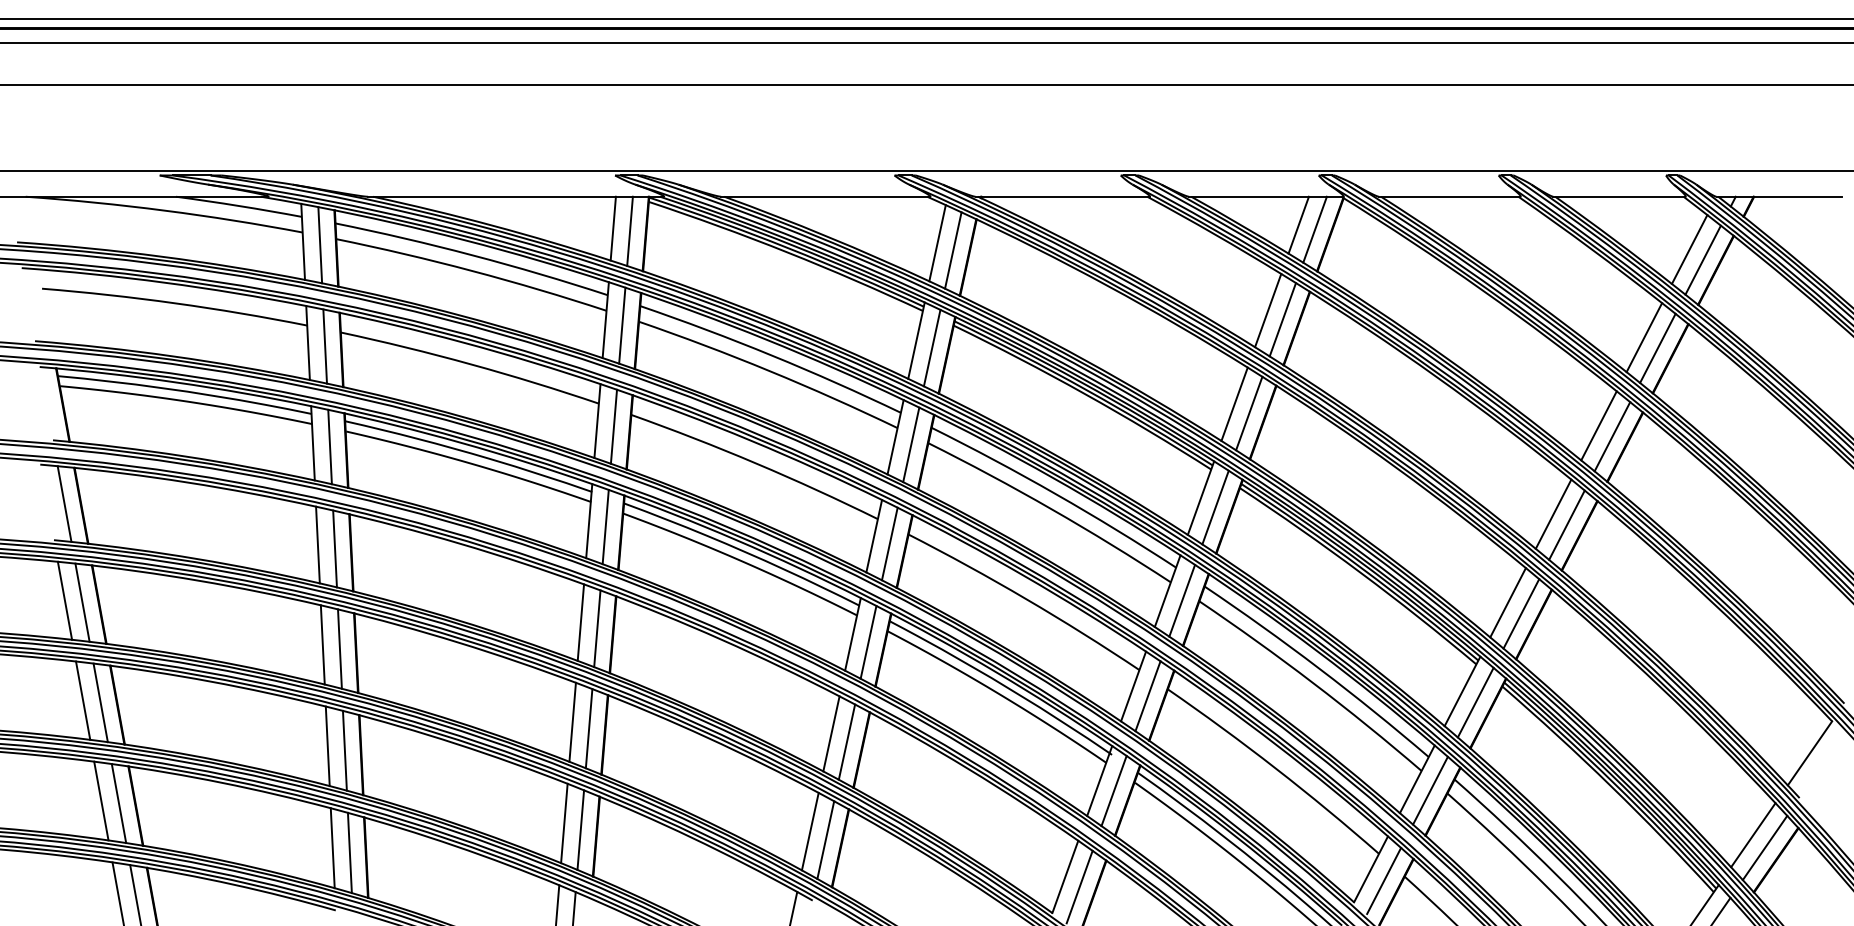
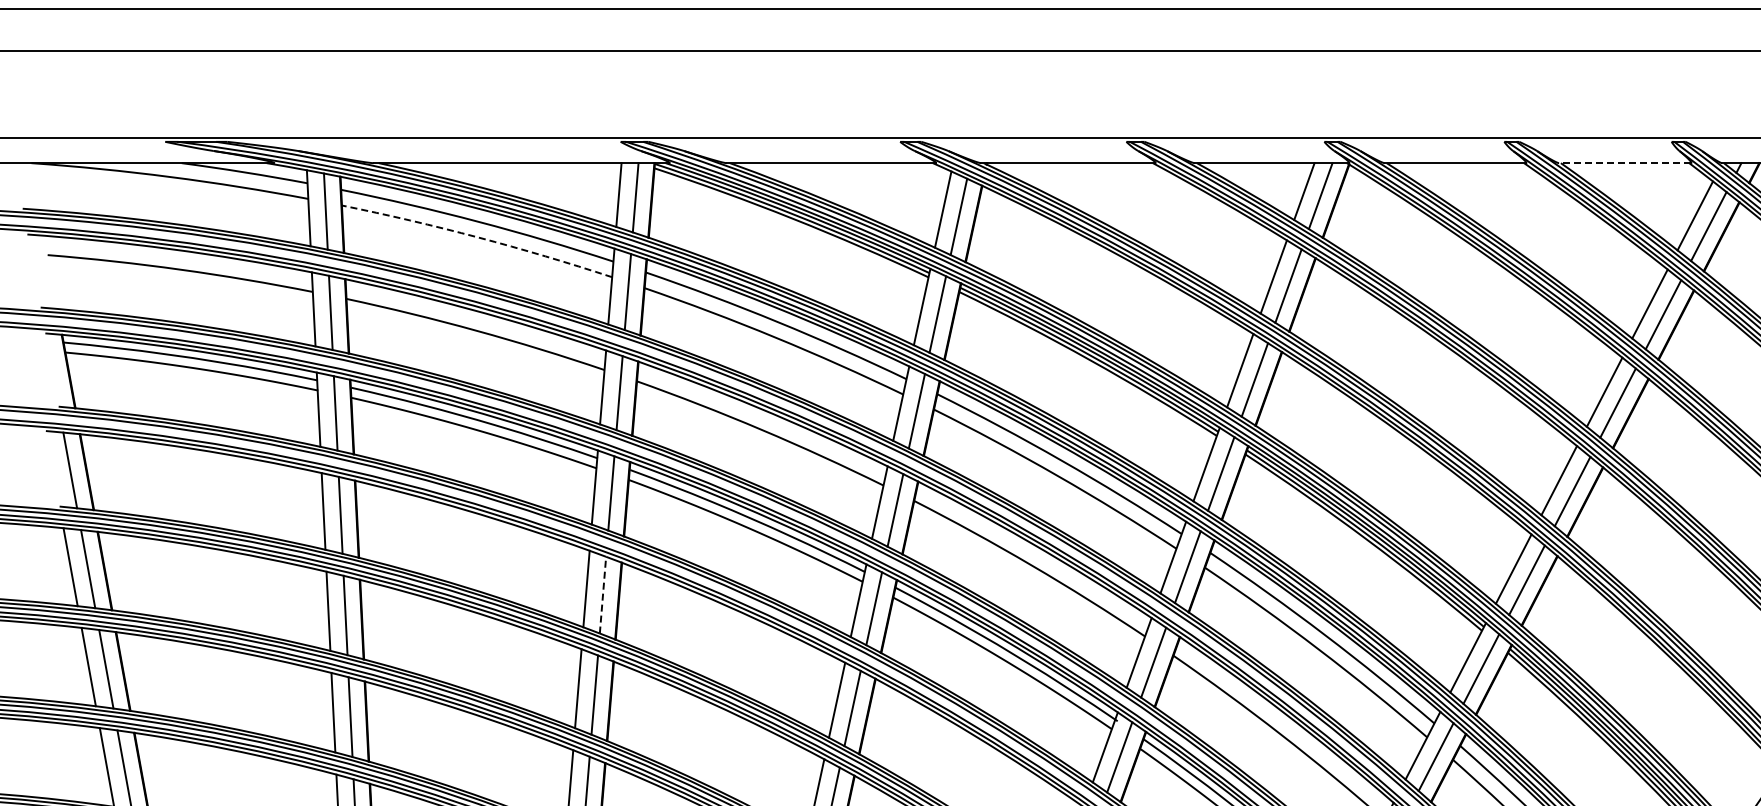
line: (1619, 196) -> (1625, 162), solid -> dashed
arc: (472, 271) -> (478, 237), solid -> dashed
line: (597, 628) -> (603, 594), solid -> dashed

